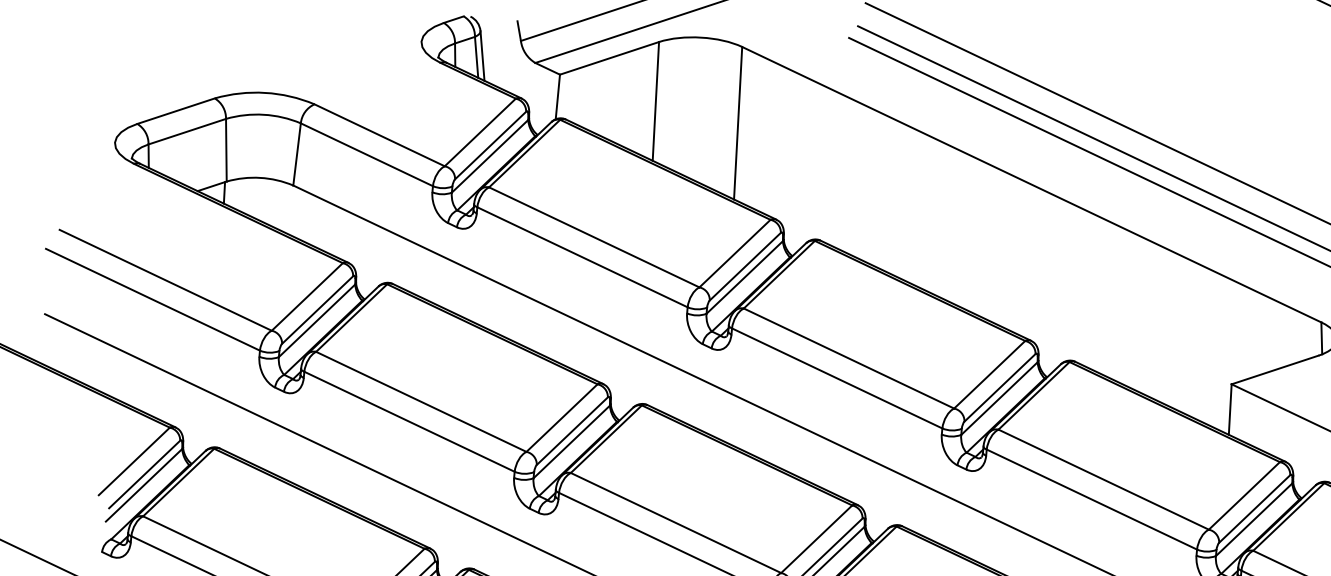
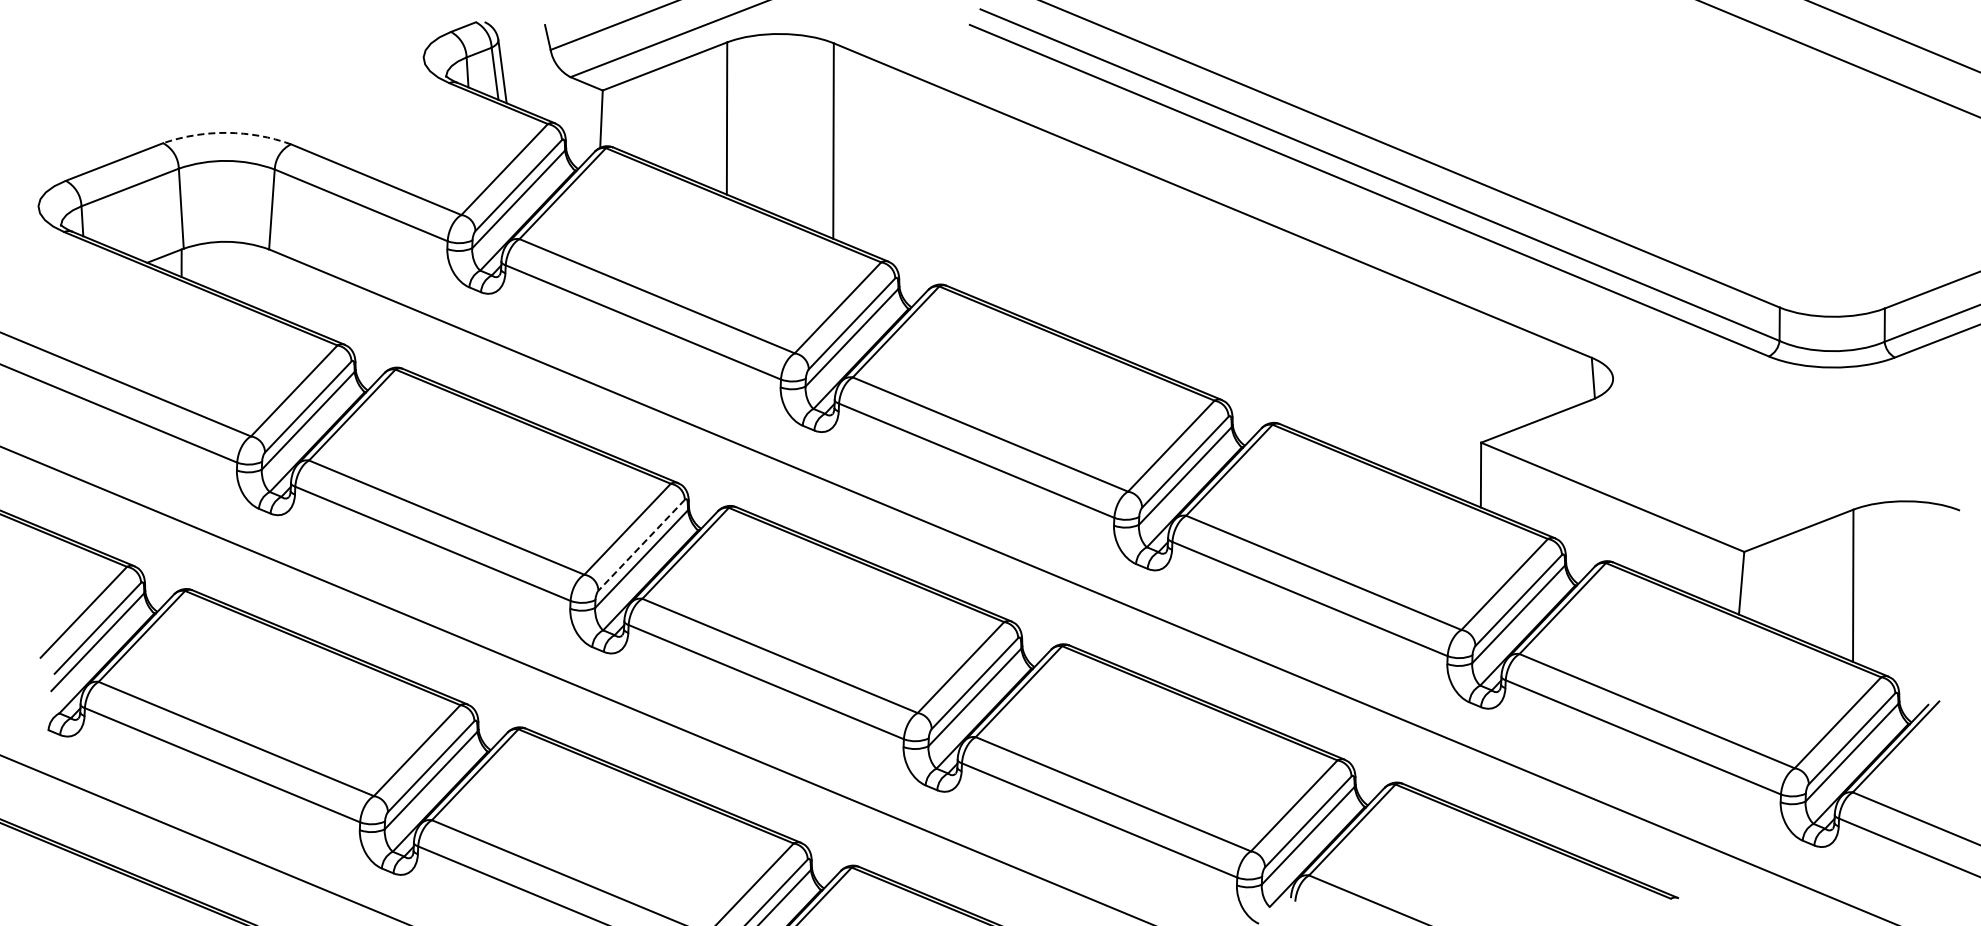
arc: (265, 92) -> (227, 132), solid -> dashed
line: (572, 431) -> (641, 545), solid -> dashed

